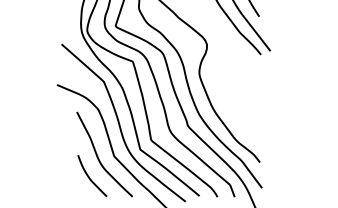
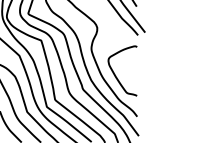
curve: (230, 105) -> (115, 73), added

